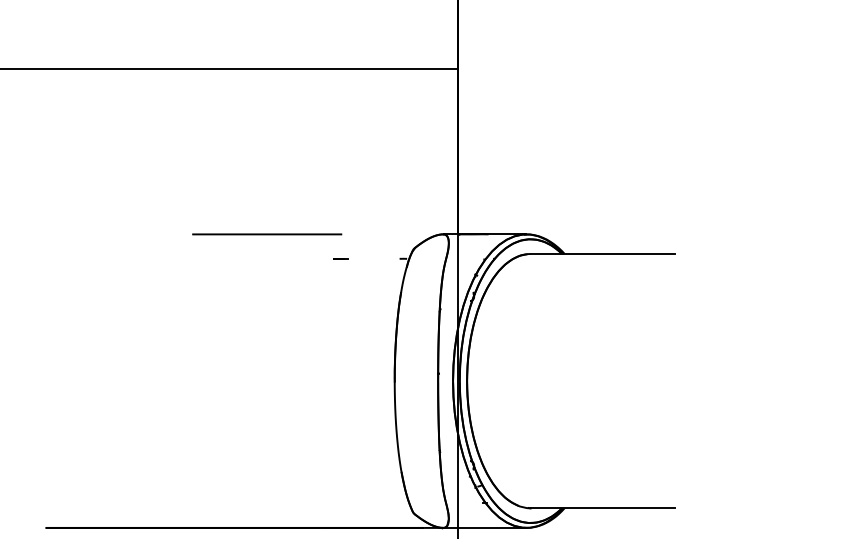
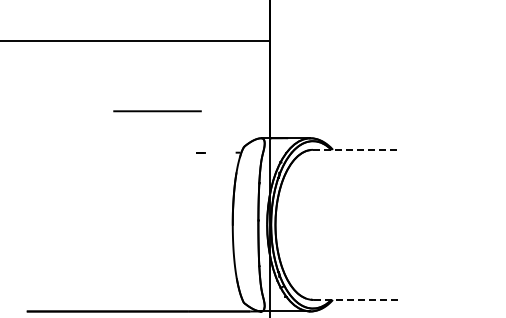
line: (267, 234) -> (157, 111), moved
line: (602, 253) -> (355, 149), solid -> dashed
line: (601, 507) -> (354, 299), solid -> dashed

